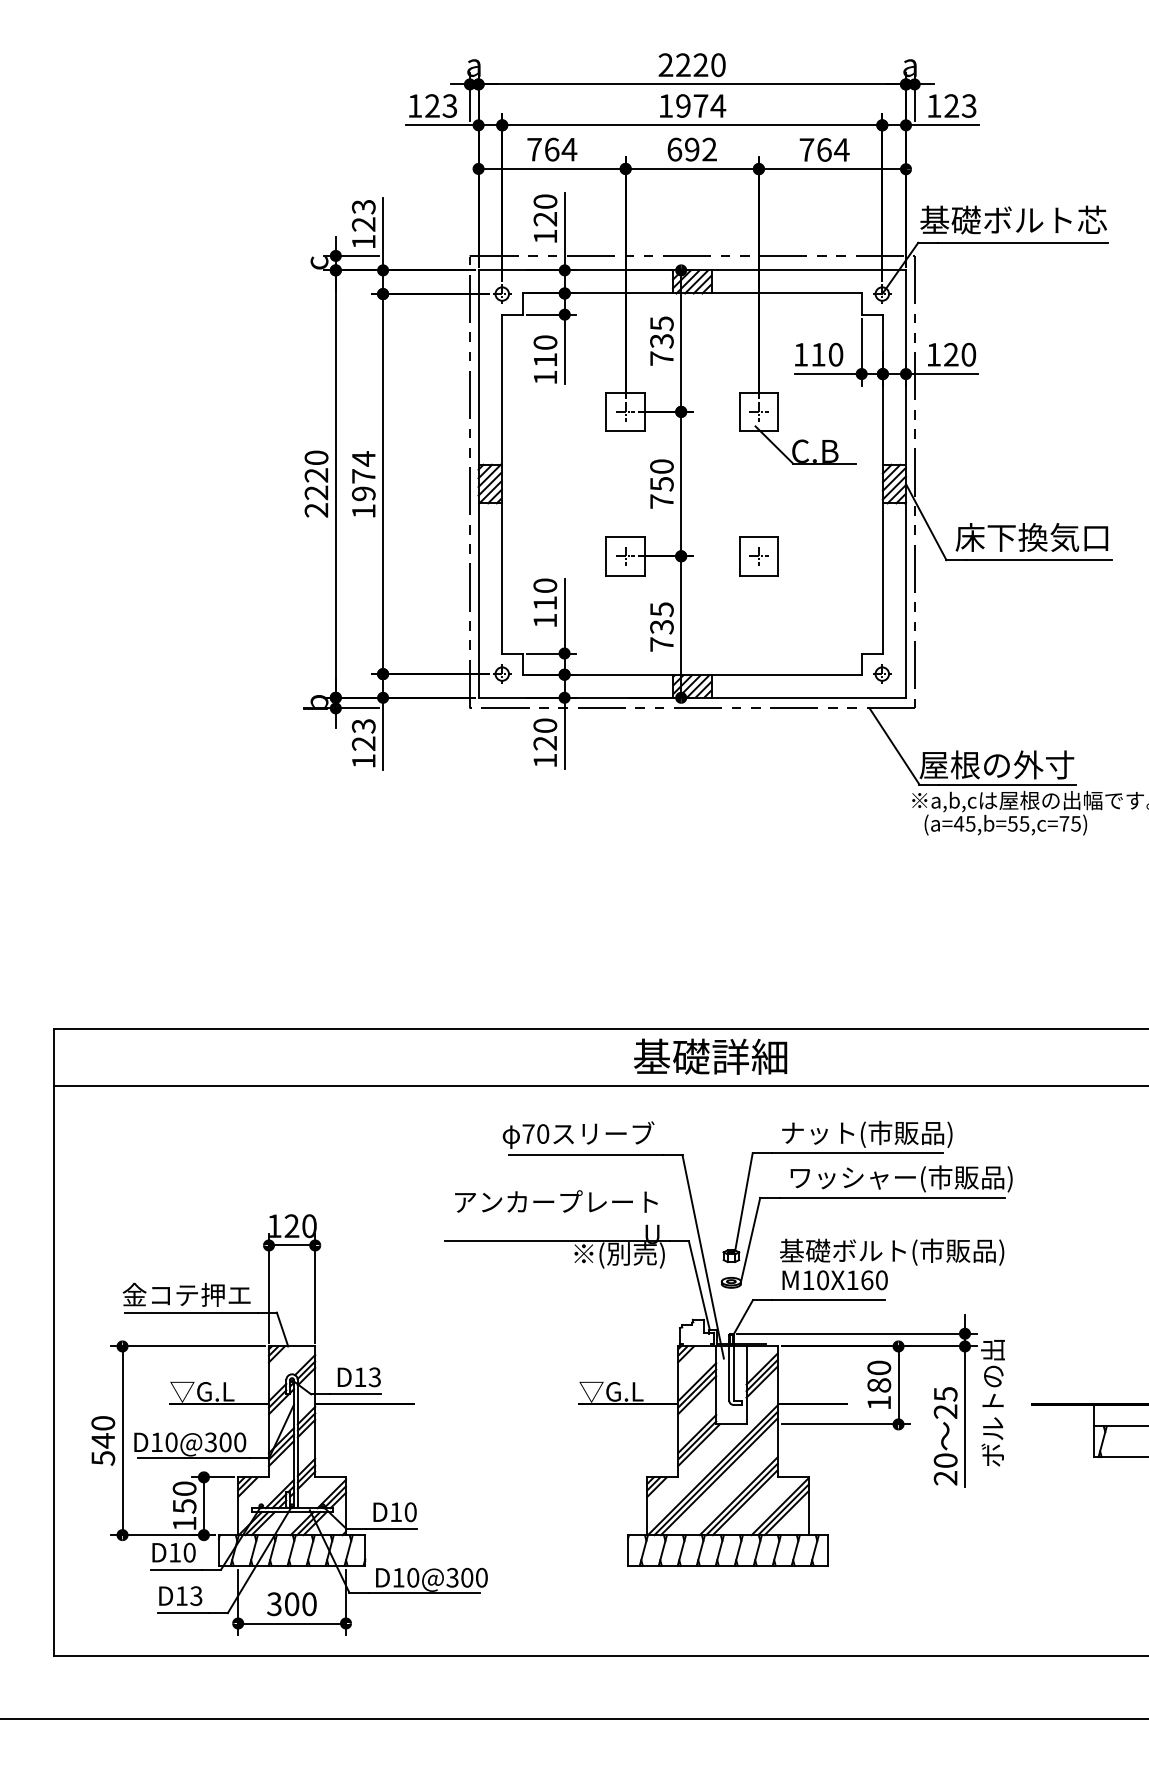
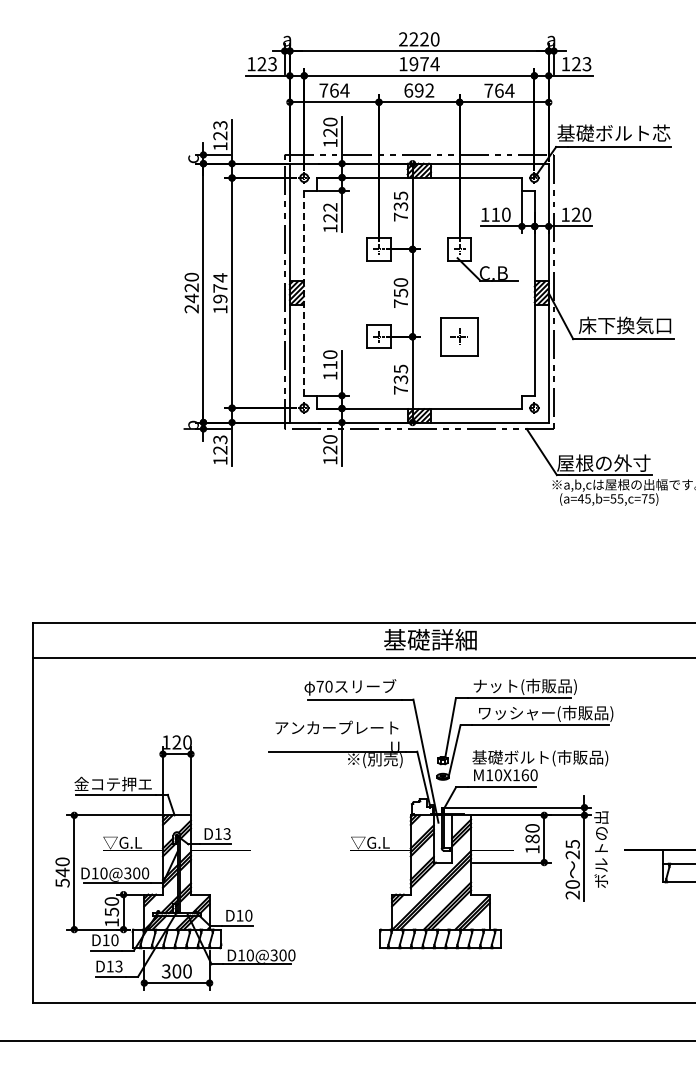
text: (545, 350) -> (330, 212), 110 -> 122
line: (501, 484) -> (303, 293), solid -> dashed
text: (316, 492) -> (191, 298), 2220 -> 2420
part: (758, 555) -> (459, 336), size x1.6

